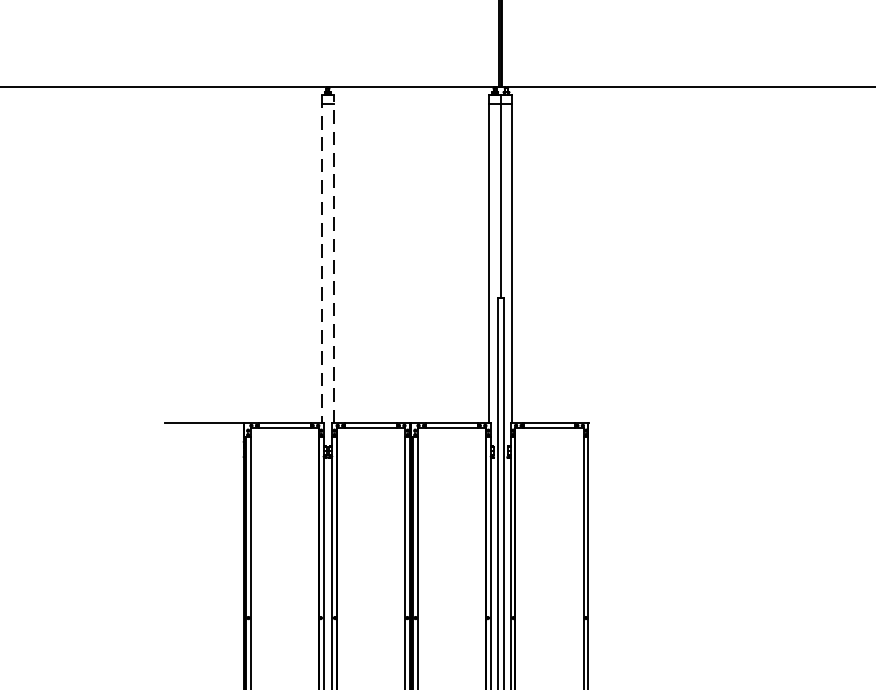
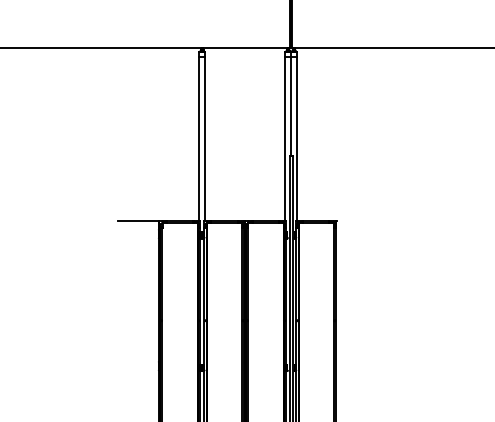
line: (322, 259) -> (199, 136), dashed -> solid
line: (334, 259) -> (205, 136), dashed -> solid

